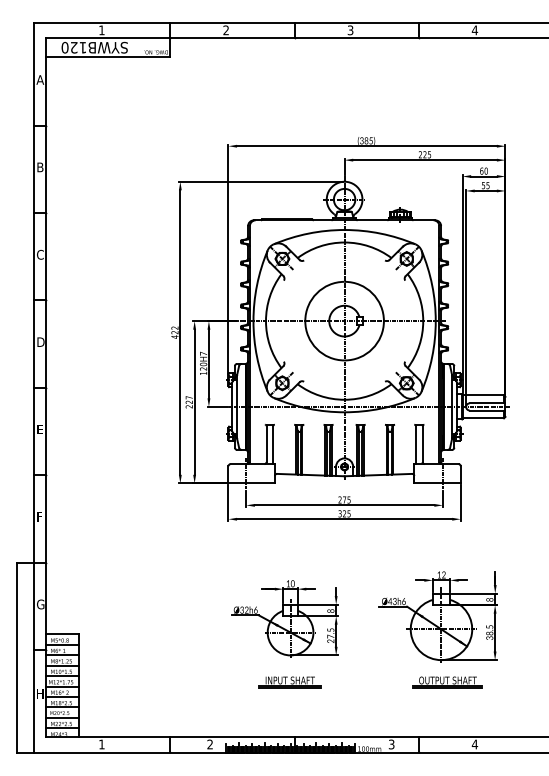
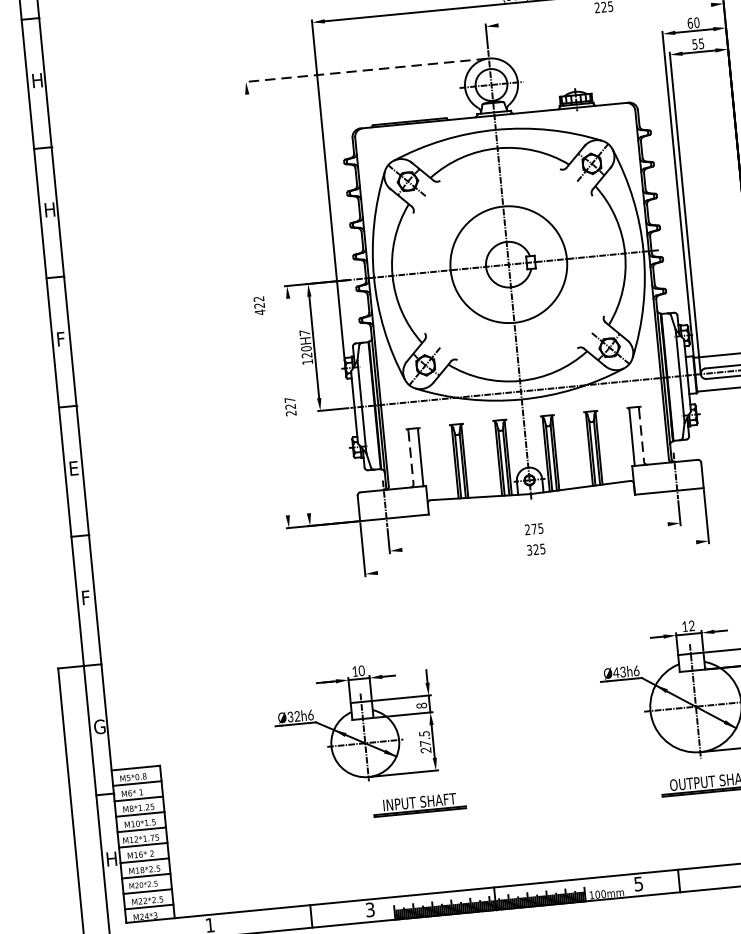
line: (424, 160) -> (604, 15), removed
text: (40, 167) -> (37, 80), B -> H
line: (260, 181) -> (364, 70), solid -> dashed
text: (40, 254) -> (49, 209), C -> H
line: (180, 332) -> (267, 304), removed
text: (40, 341) -> (61, 338), D -> F
line: (194, 401) -> (298, 404), removed
line: (266, 444) -> (410, 458), solid -> dashed
line: (422, 444) -> (641, 435), solid -> dashed
line: (344, 505) -> (534, 537), removed
line: (344, 519) -> (536, 558), removed
part: (284, 618) -> (354, 723), moved
part: (289, 682) -> (418, 805), moved
text: (391, 743) -> (638, 882), 3 -> 5
text: (209, 744) -> (369, 909), 2 -> 3

